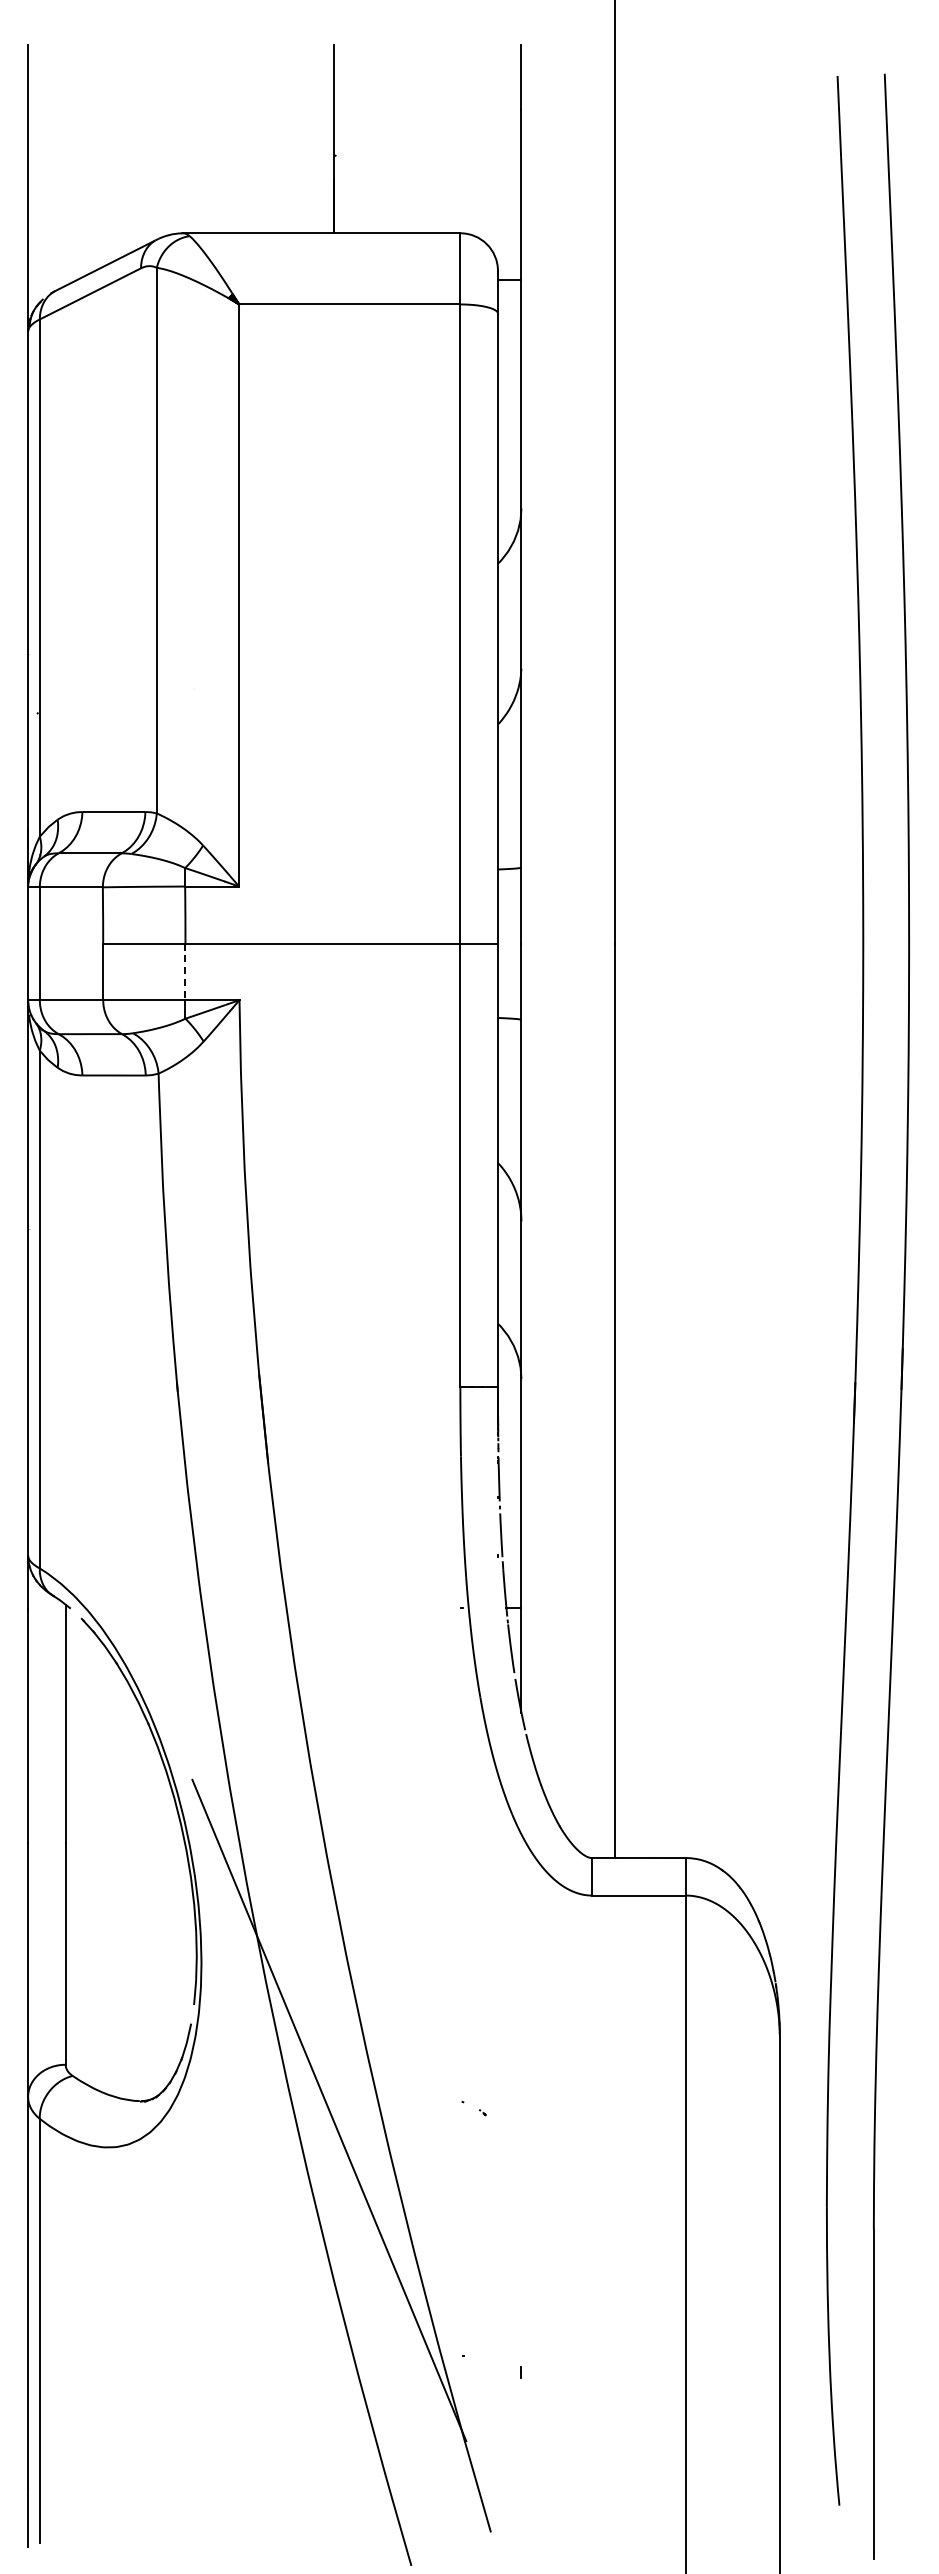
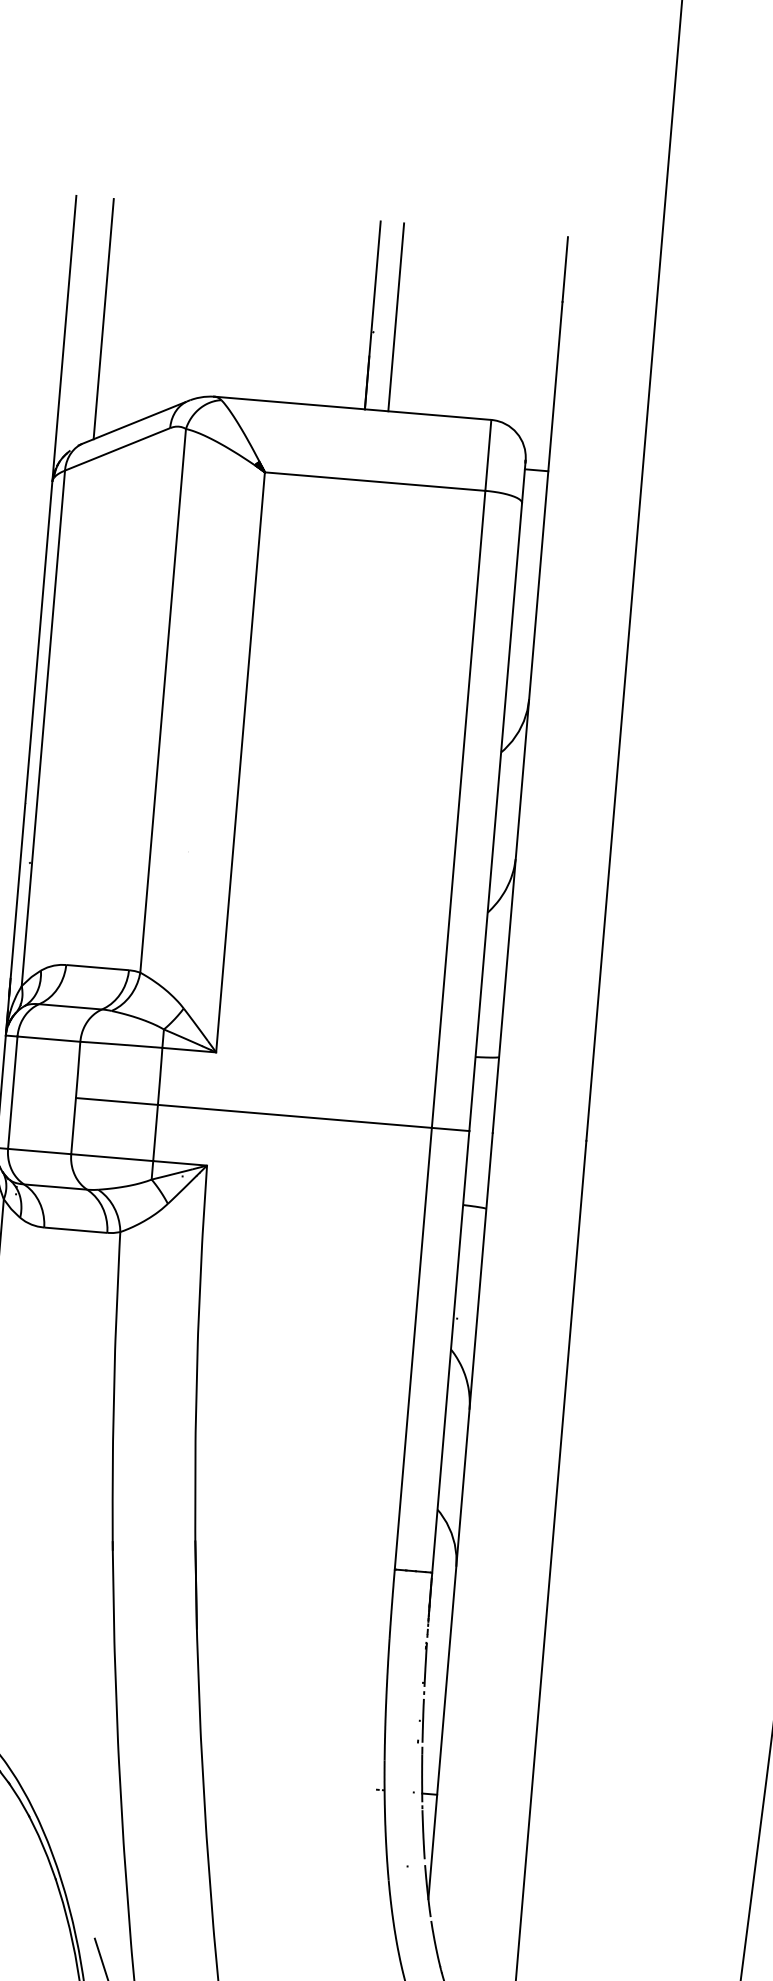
line: (357, 138) -> (396, 316), added
line: (65, 164) -> (103, 318), added
line: (185, 972) -> (155, 1133), dashed -> solid

